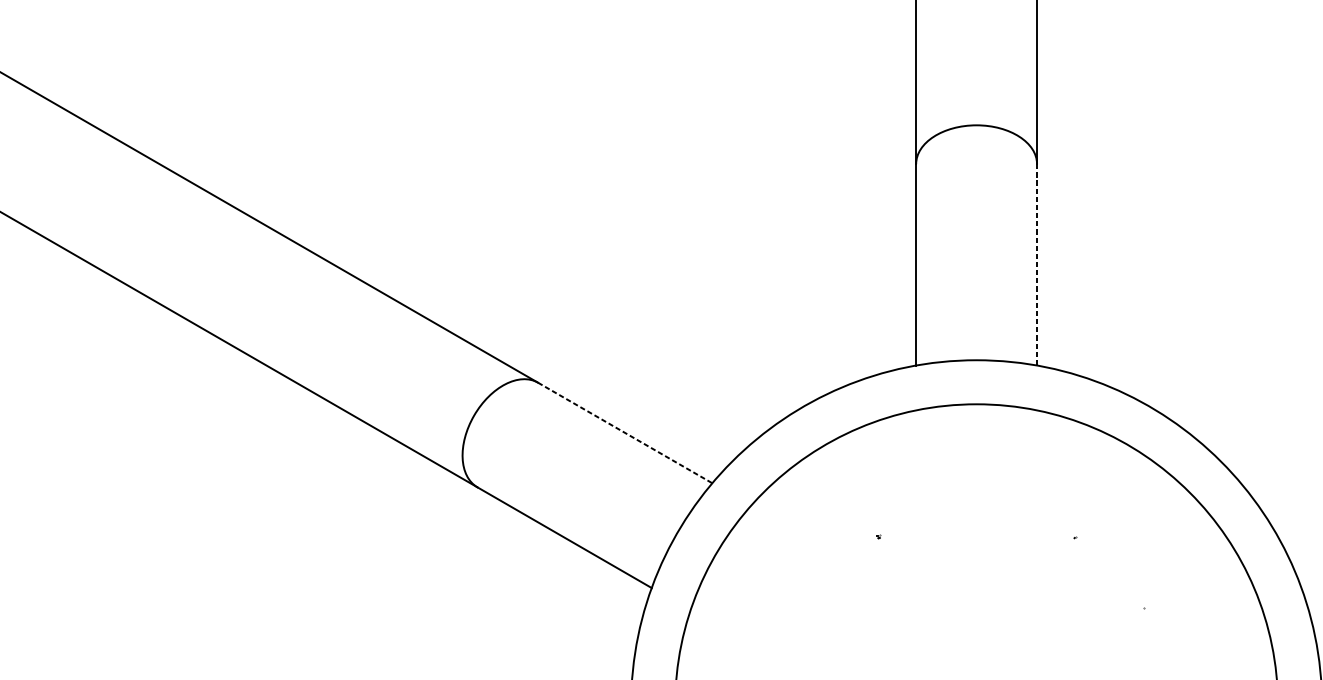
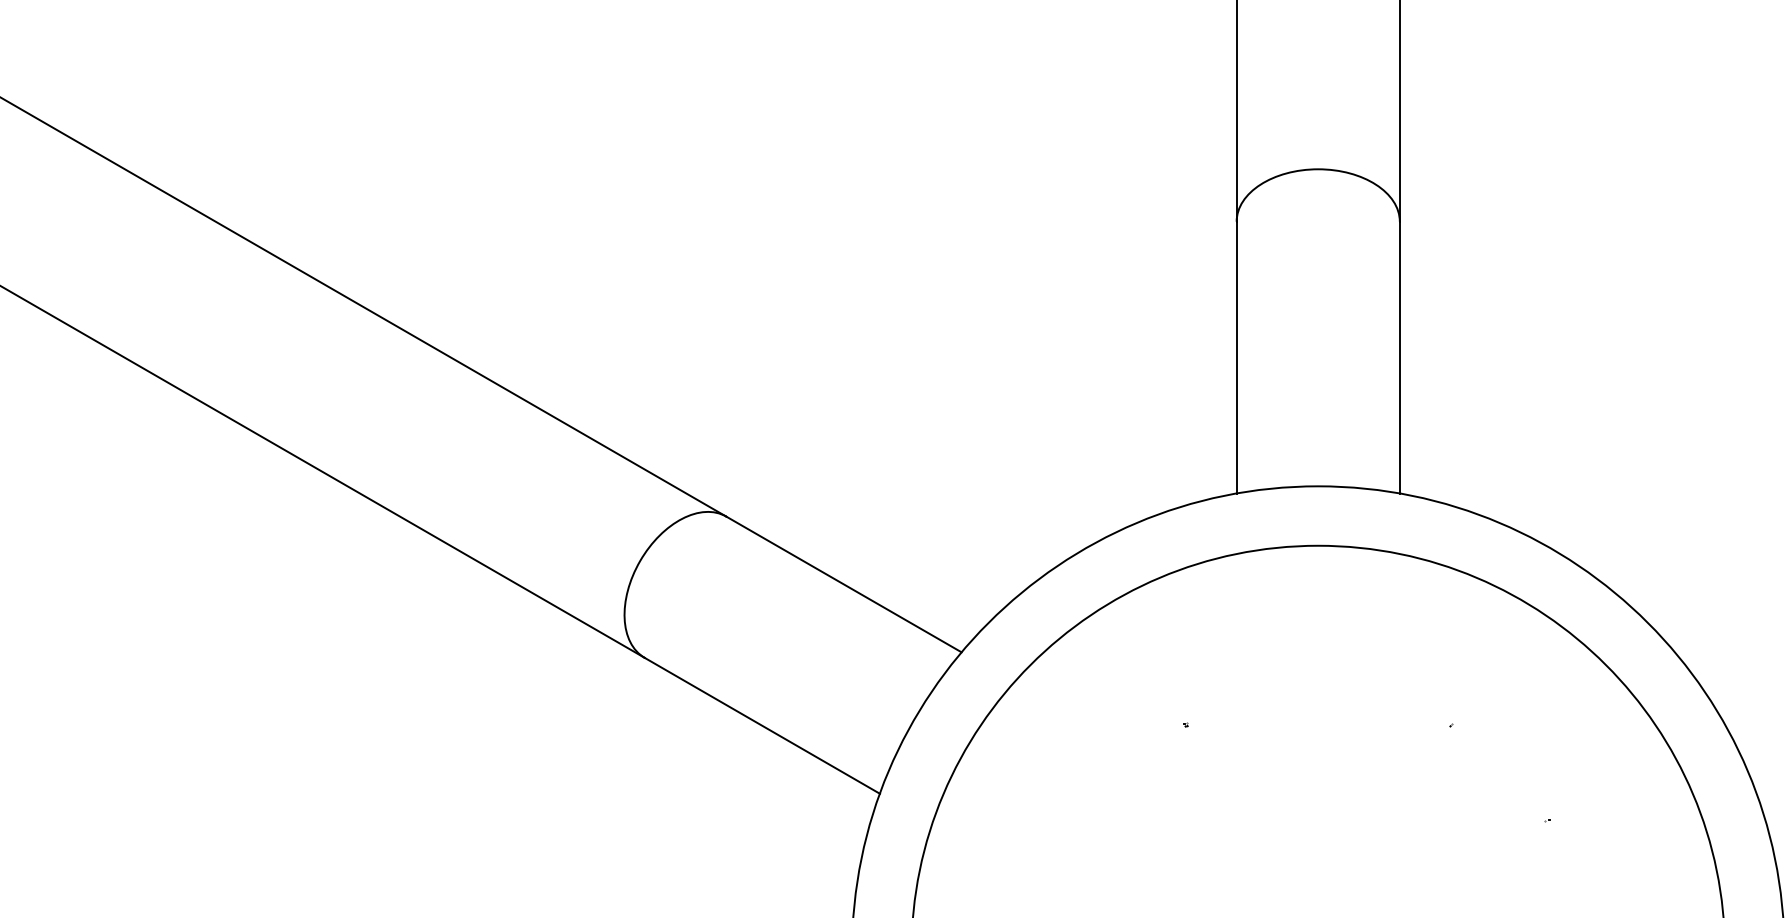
line: (1036, 264) -> (1399, 357), dashed -> solid
line: (624, 432) -> (843, 584), dashed -> solid

